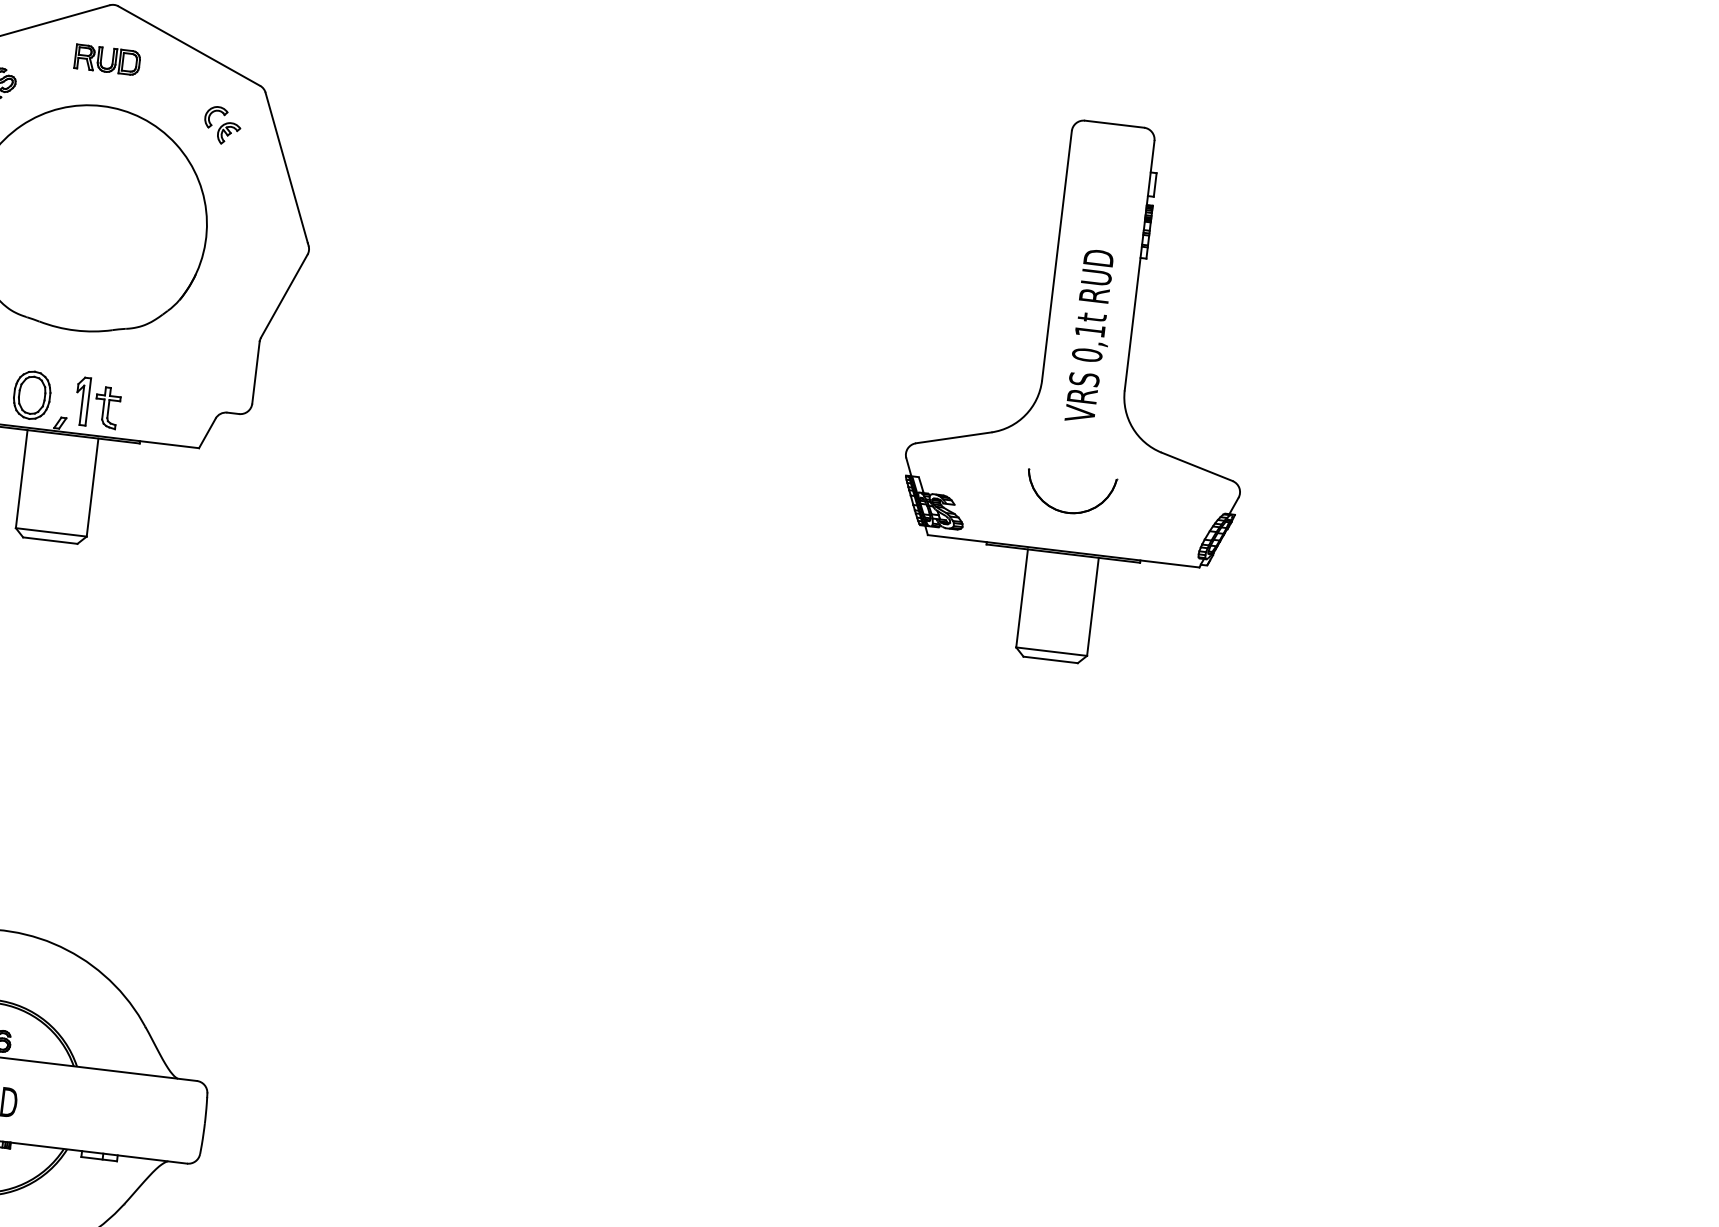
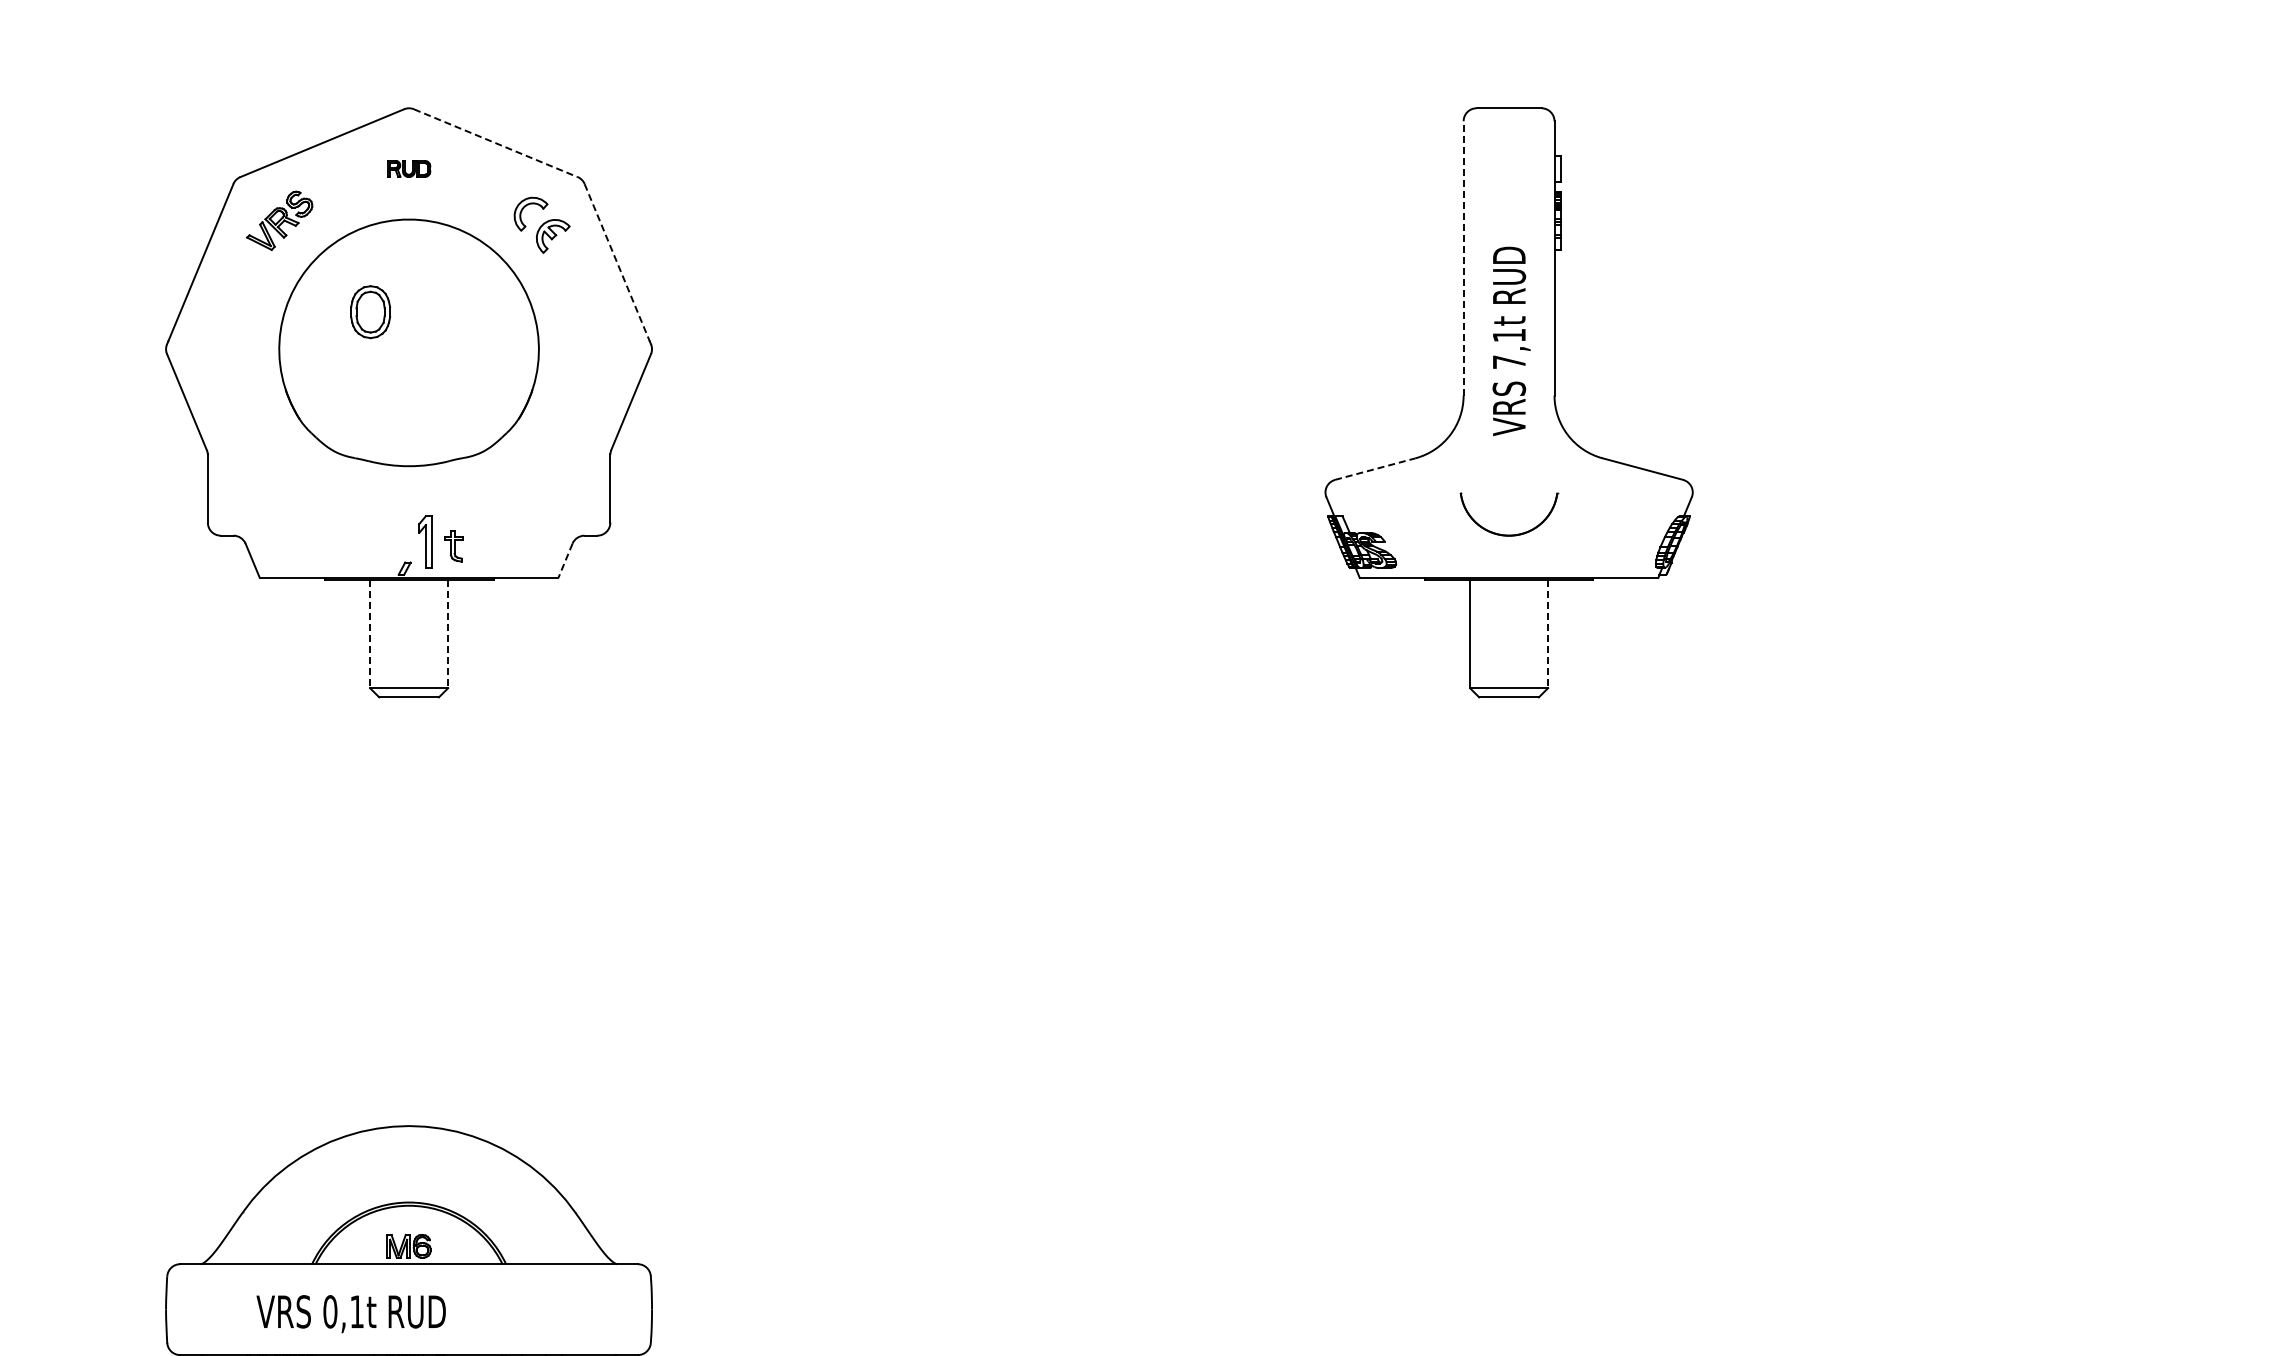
line: (188, 46) -> (495, 143), solid -> dashed
part: (108, 59) -> (409, 168), size x0.6
part: (222, 124) -> (541, 224), size x1.4
line: (286, 168) -> (617, 263), solid -> dashed
line: (1056, 254) -> (1463, 257), solid -> dashed
text: (1087, 355) -> (1509, 362), 0,1t -> 7,1t
part: (32, 395) -> (370, 312), moved
part: (107, 408) -> (453, 546), size x0.7
line: (207, 434) -> (565, 561), solid -> dashed
line: (953, 438) -> (1375, 469), solid -> dashed
line: (22, 479) -> (370, 634), solid -> dashed
line: (92, 487) -> (448, 634), solid -> dashed
line: (1093, 607) -> (1548, 634), solid -> dashed

